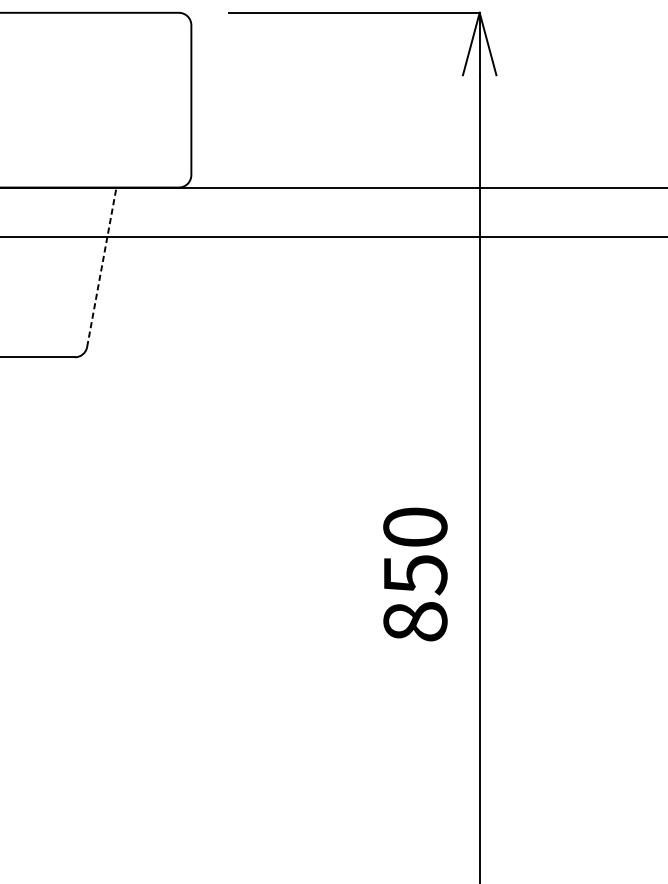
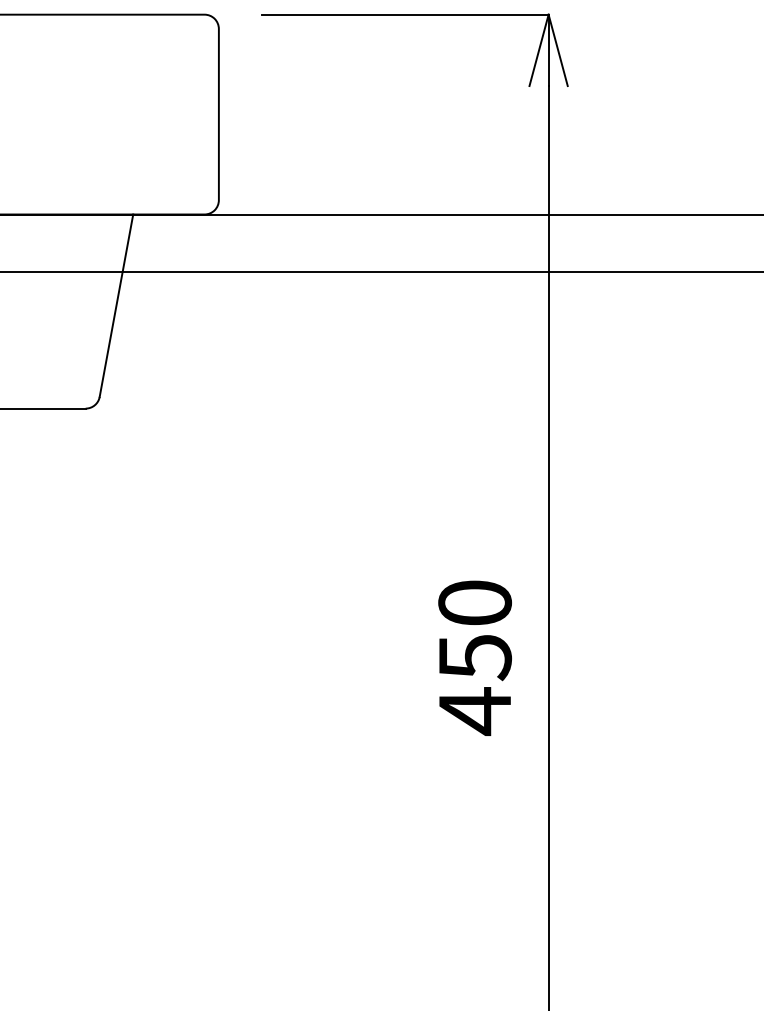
line: (101, 267) -> (116, 305), dashed -> solid
text: (415, 622) -> (475, 711), 850 -> 450

